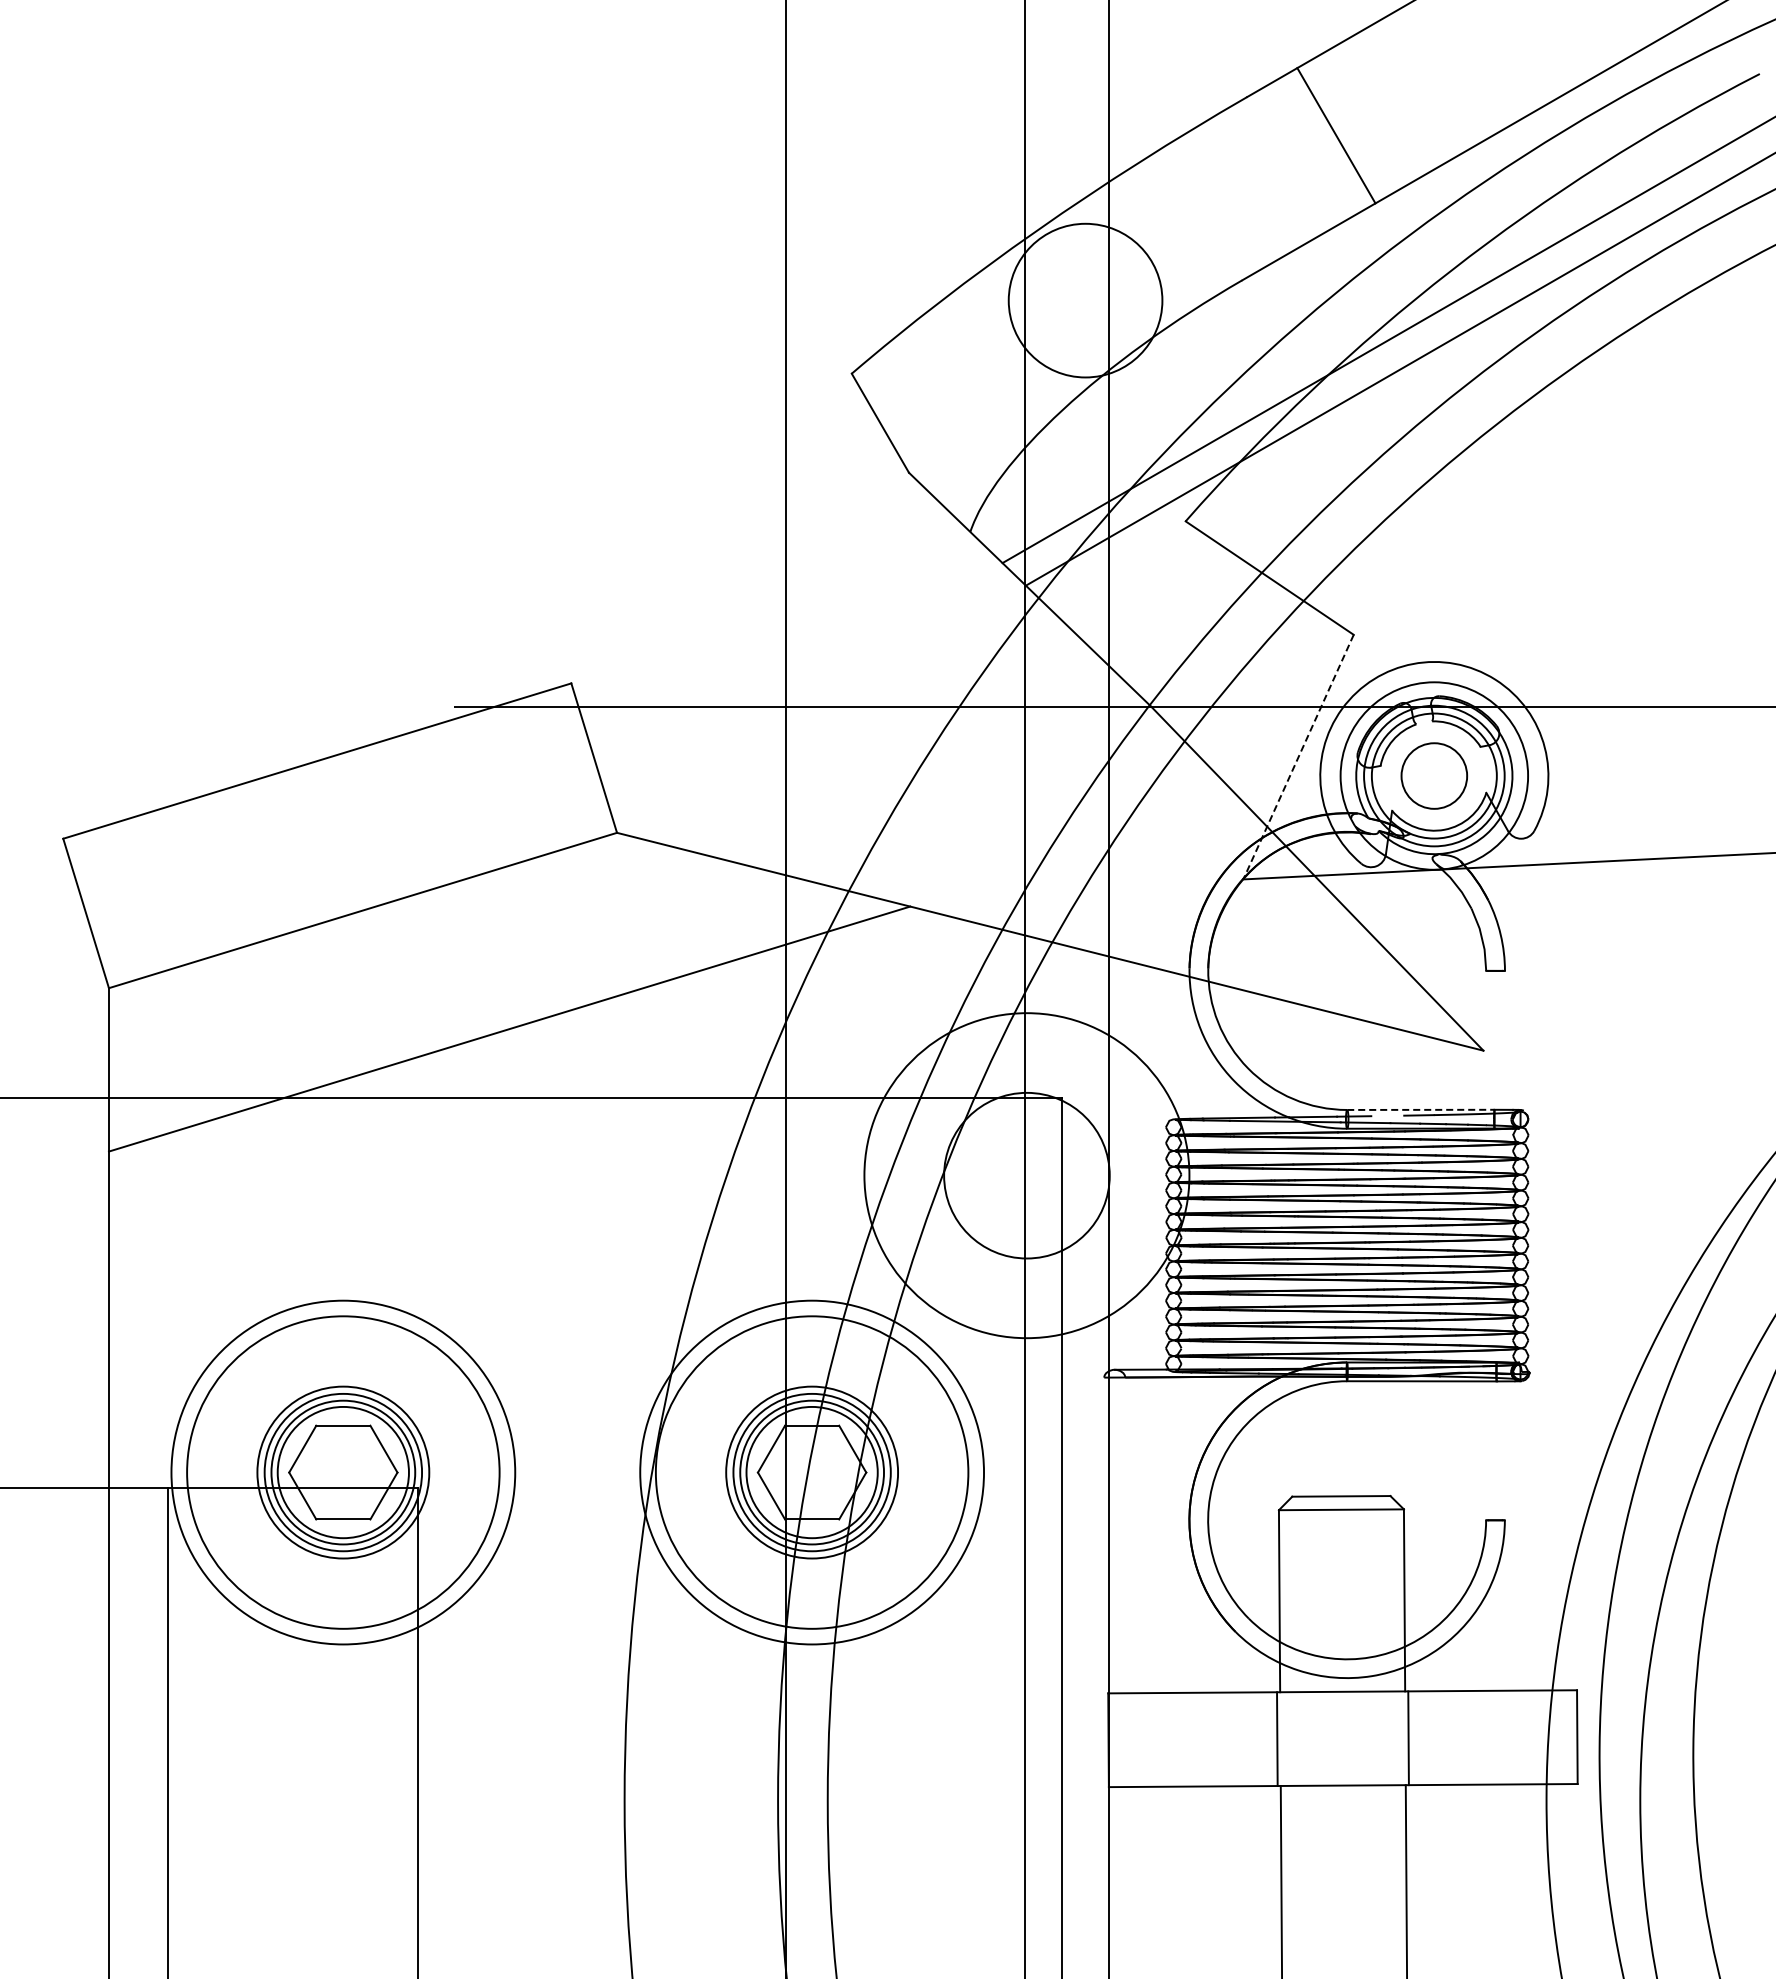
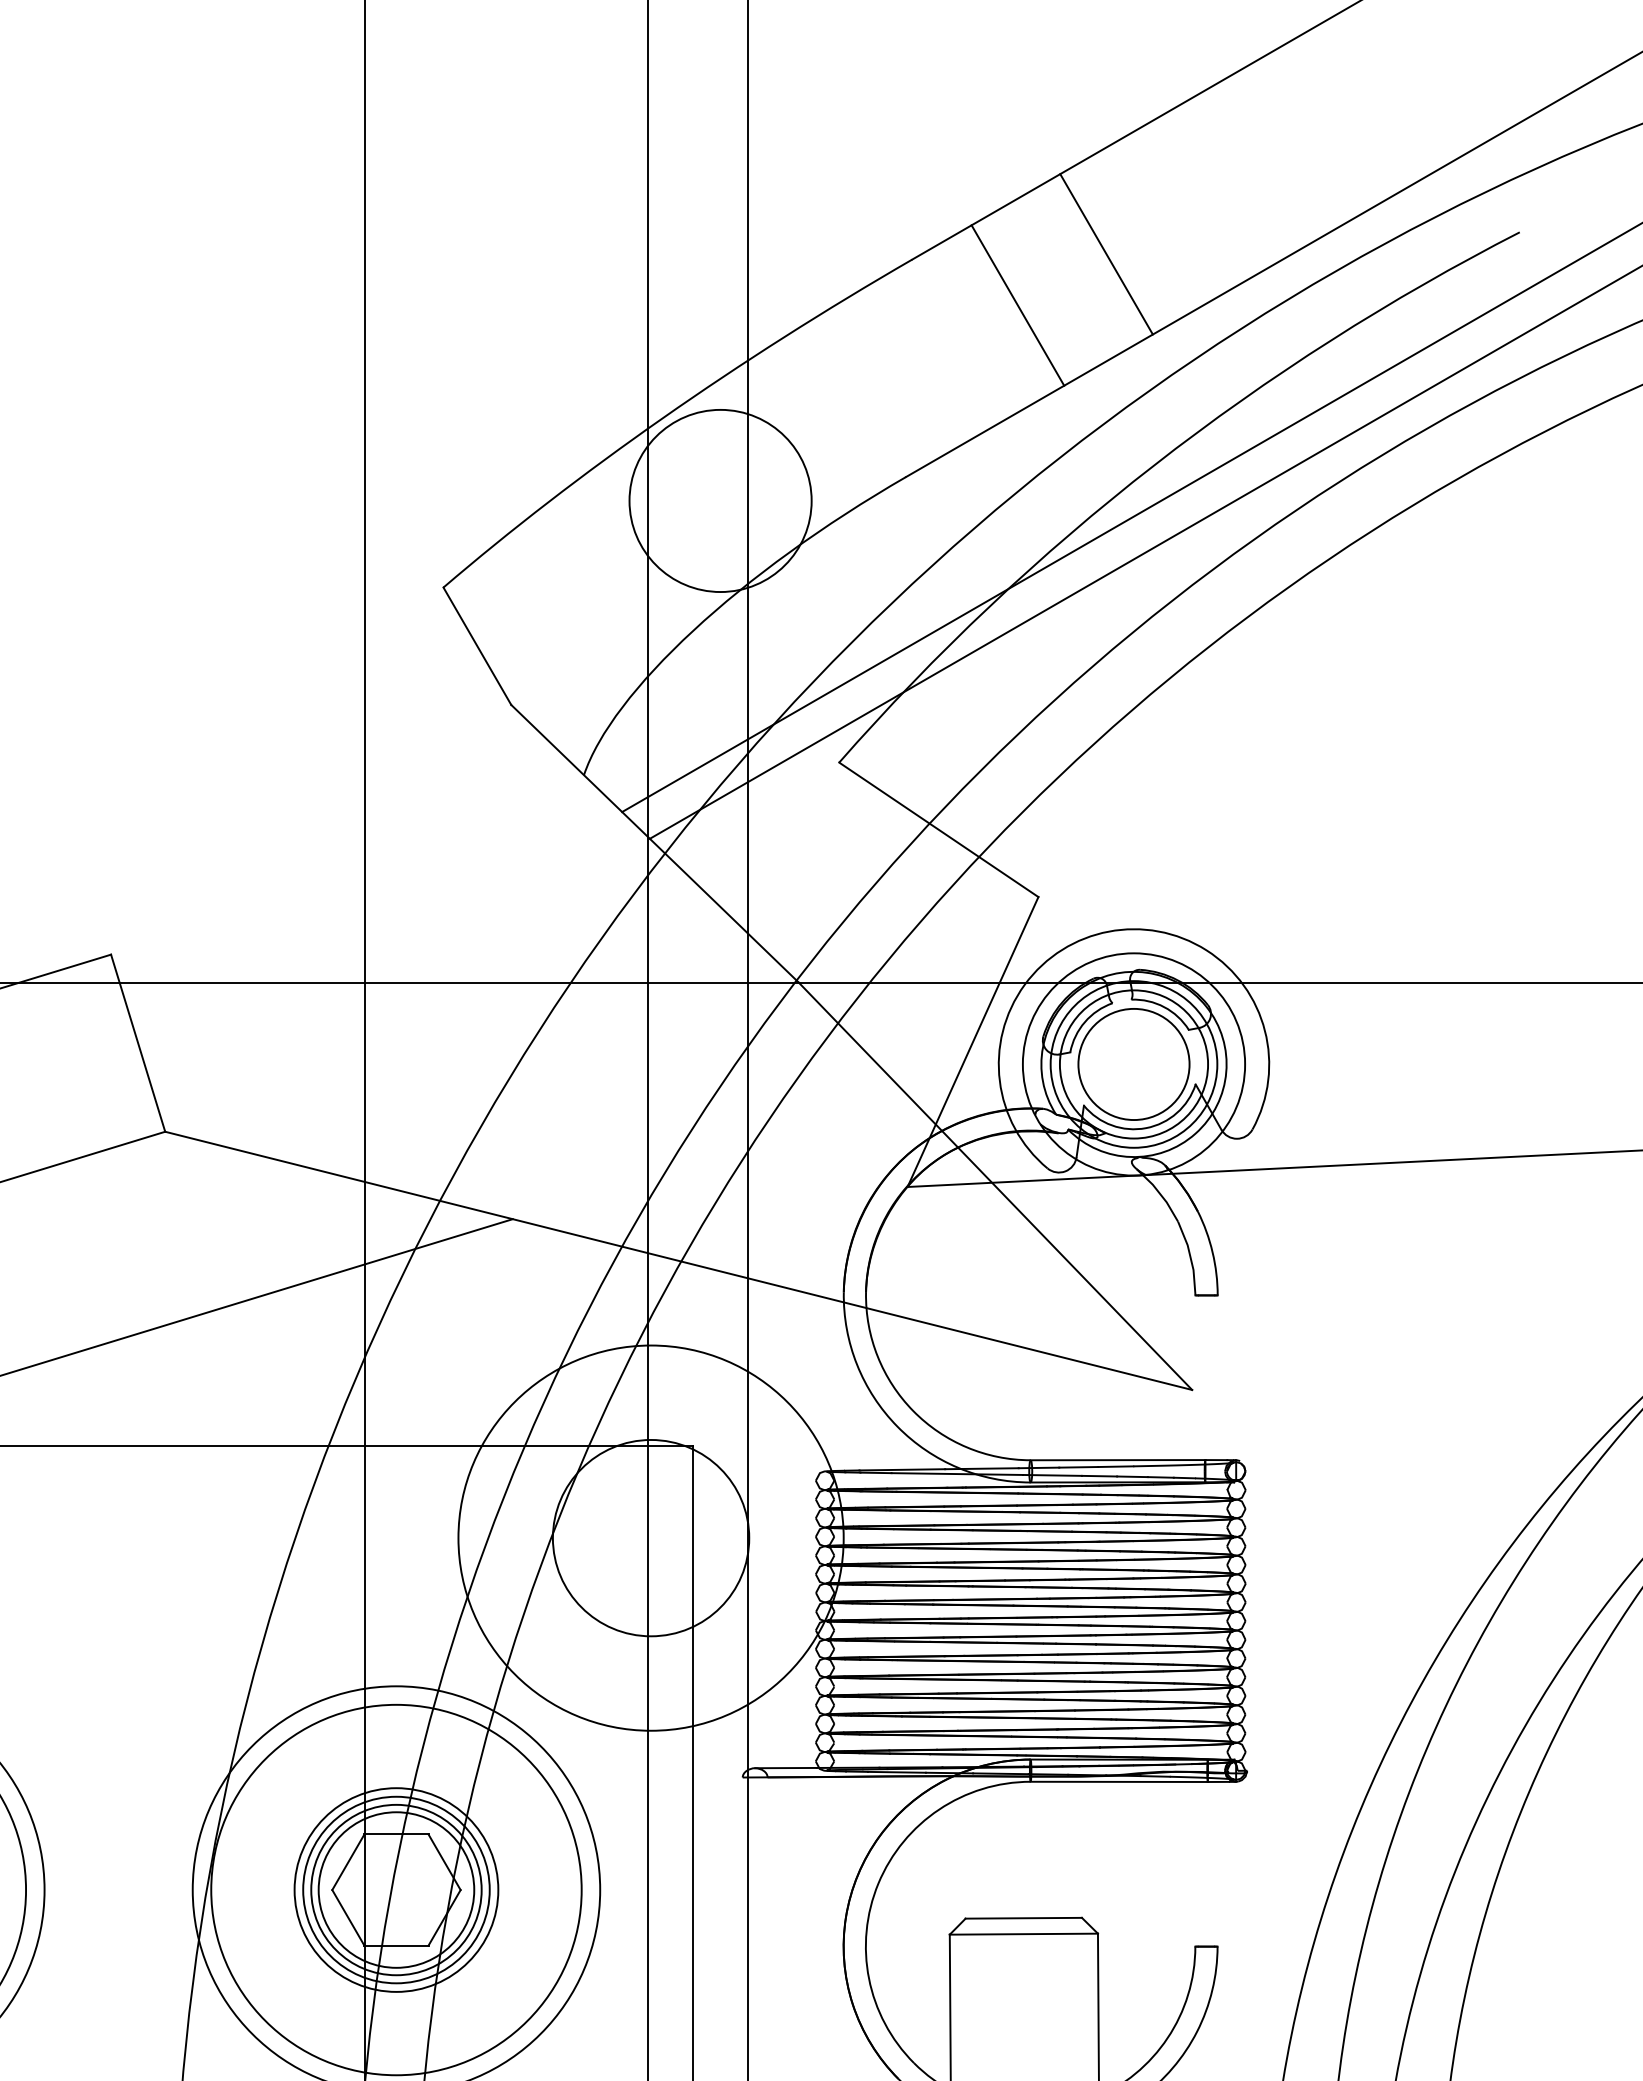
line: (1411, 92) -> (1106, 254), added
line: (1298, 757) -> (972, 1042), dashed -> solid
circle: (1434, 775) -> (1134, 1063), size x1.43
line: (1421, 1109) -> (1118, 1459), dashed -> solid
line: (1387, 1115) -> (1078, 1466), added

